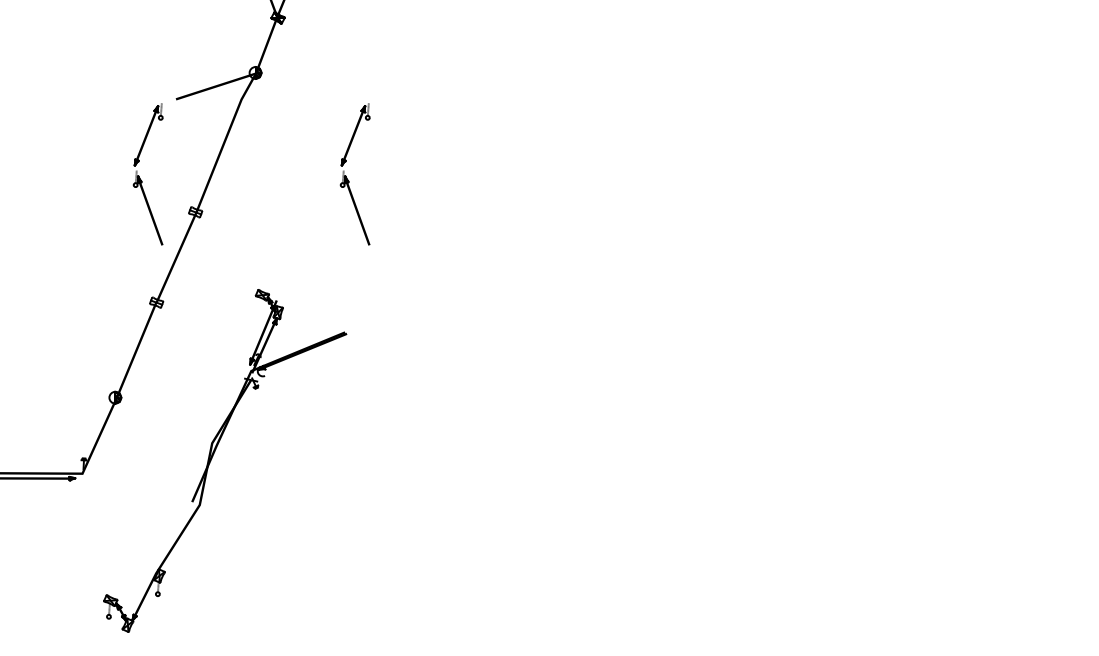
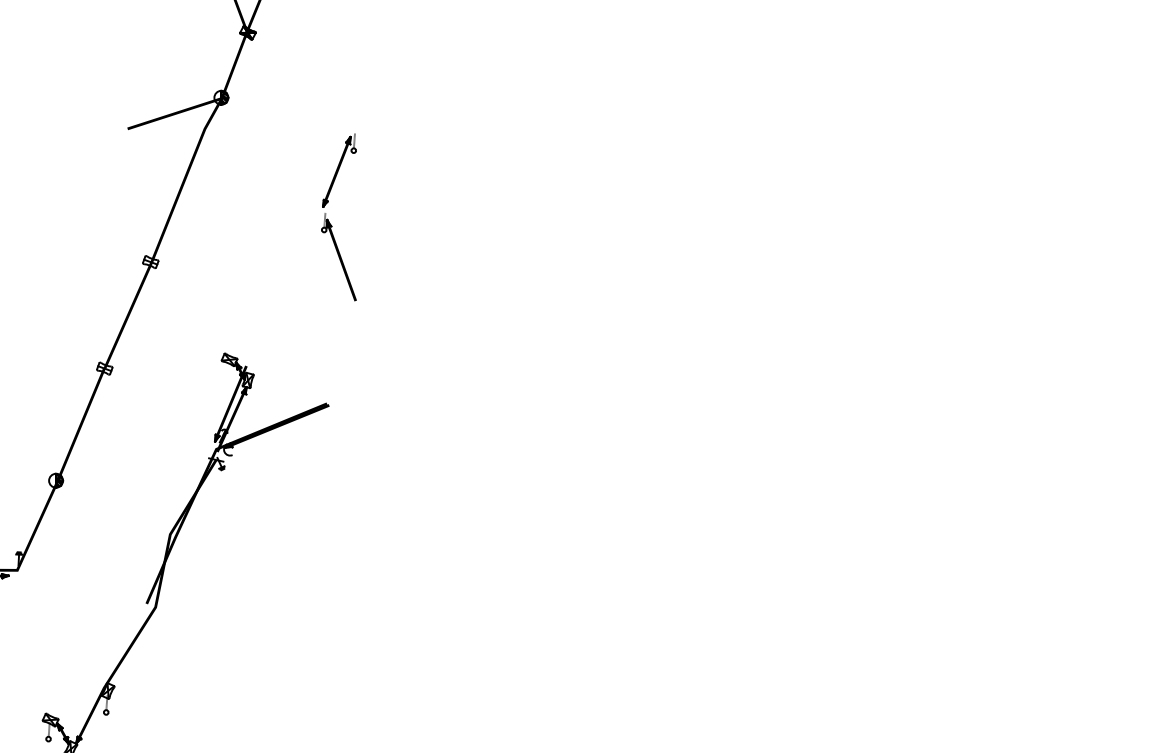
part: (140, 177) -> (85, 221), removed

